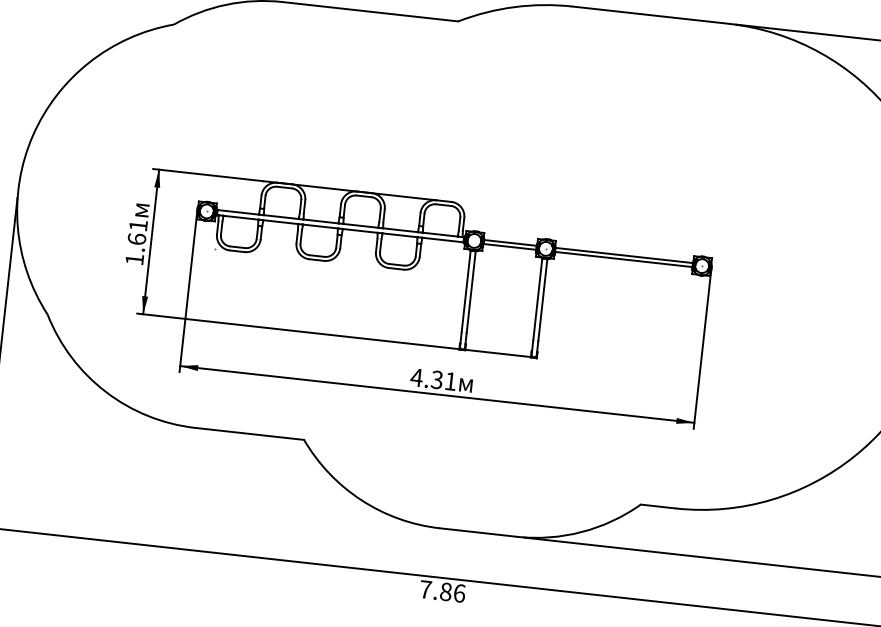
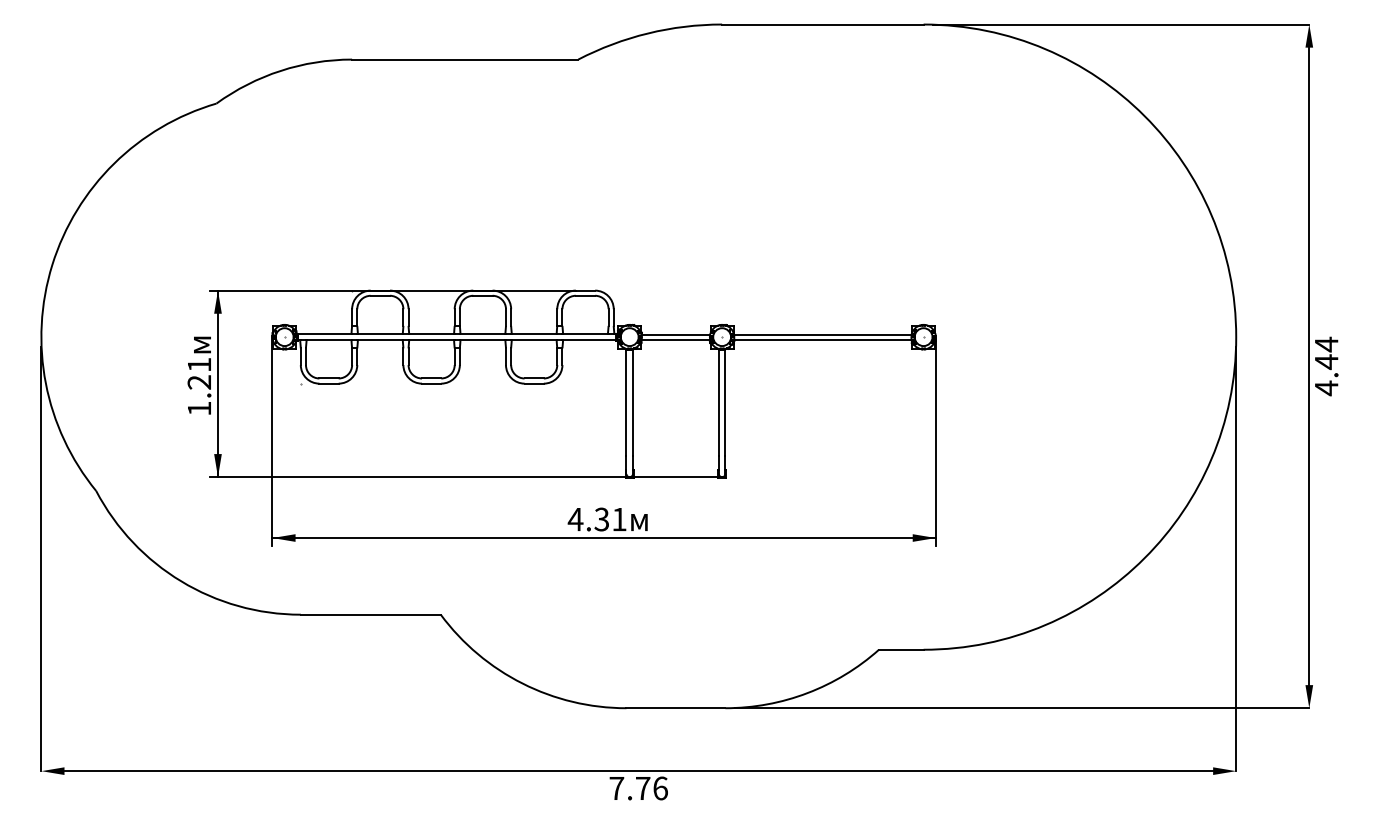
text: (136, 239) -> (199, 382), 1.61 -> 1.21
text: (446, 591) -> (643, 788), 7.86 -> 7.76

